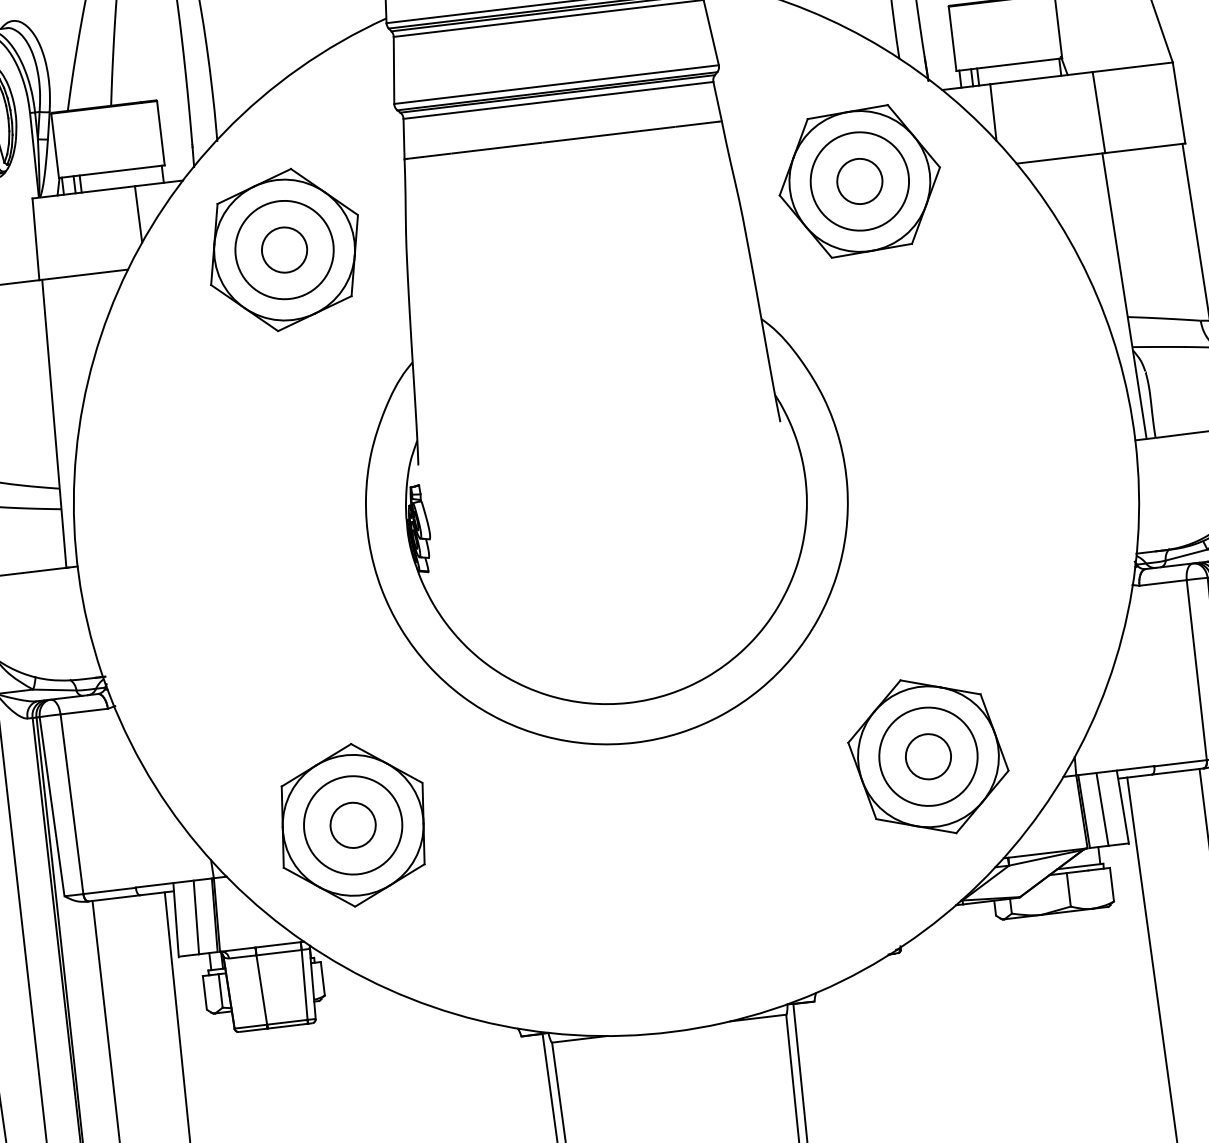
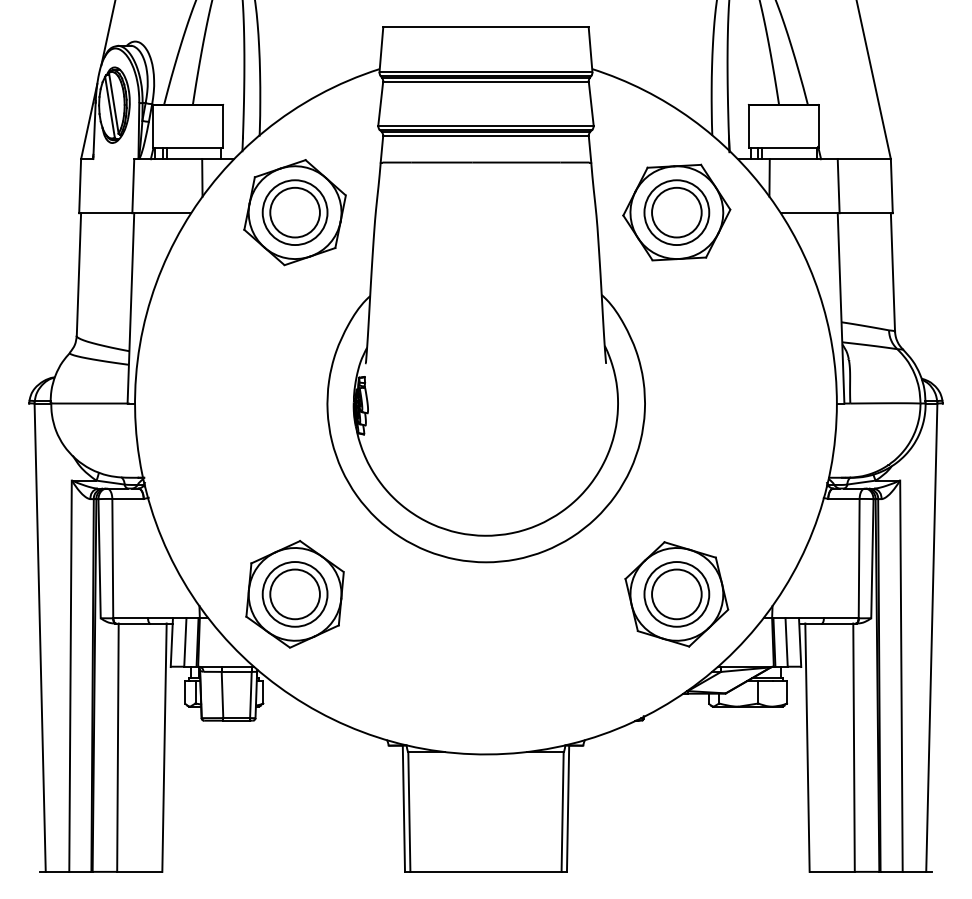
circle: (859, 181) -> (676, 212), size x1.67
circle: (283, 249) -> (294, 212), size x1.67
circle: (927, 756) -> (676, 594), size x1.67
circle: (352, 825) -> (294, 594), size x1.67

